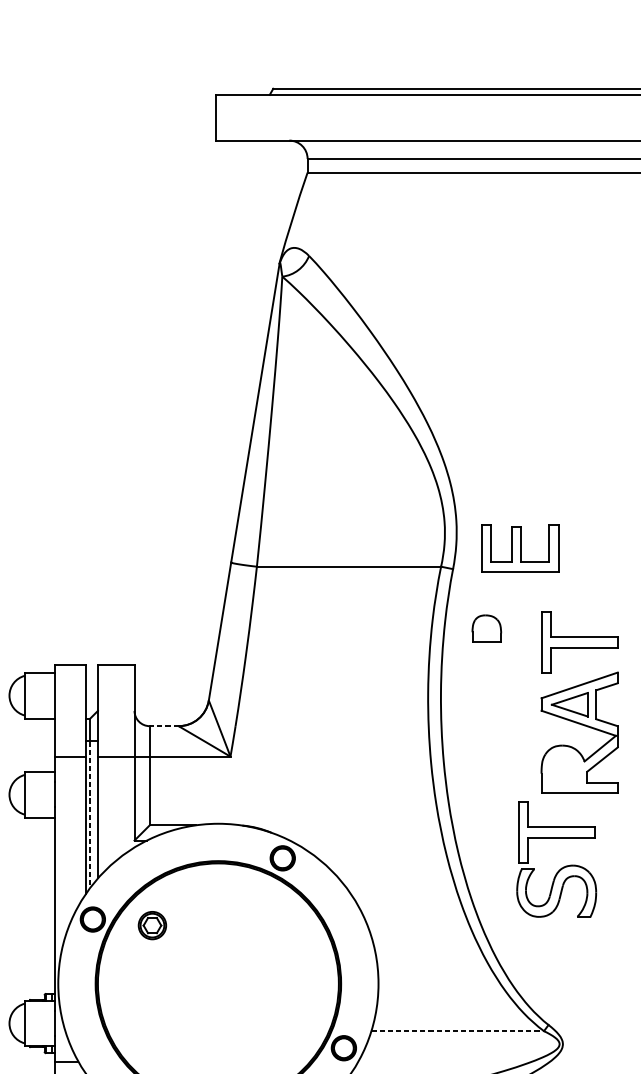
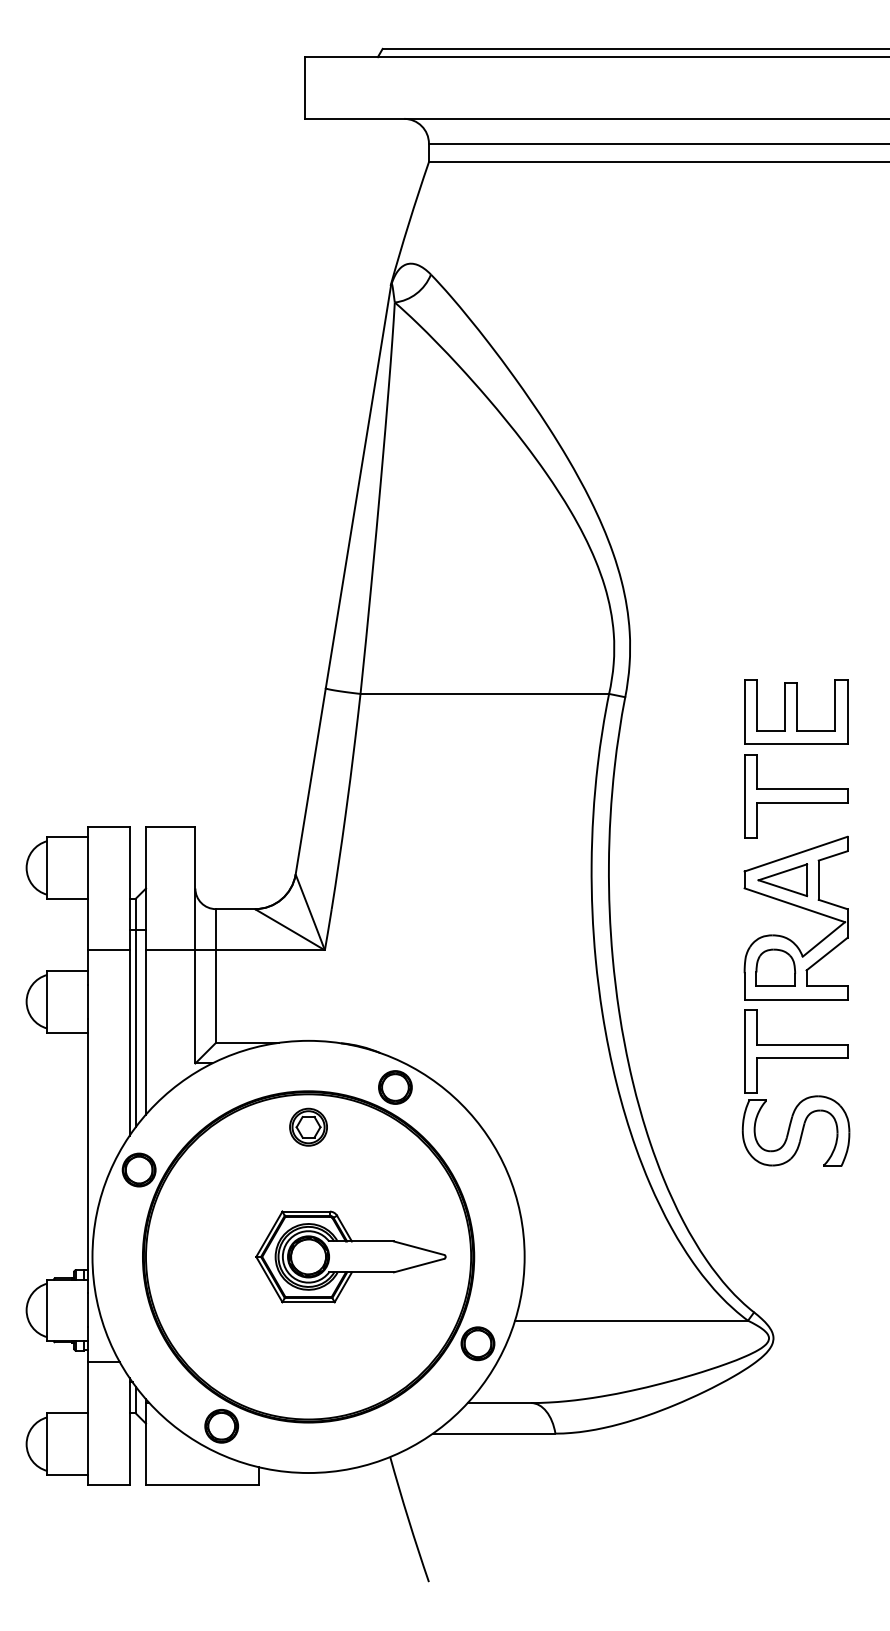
part: (520, 547) -> (796, 711), moved
part: (486, 628) -> (775, 967), moved
line: (164, 726) -> (235, 909), dashed -> solid
line: (90, 814) -> (135, 1028), dashed -> solid
part: (561, 867) -> (802, 1099), moved
part: (152, 925) -> (308, 1126), moved
part: (249, 983) -> (350, 1256), added
line: (458, 1031) -> (632, 1320), dashed -> solid

